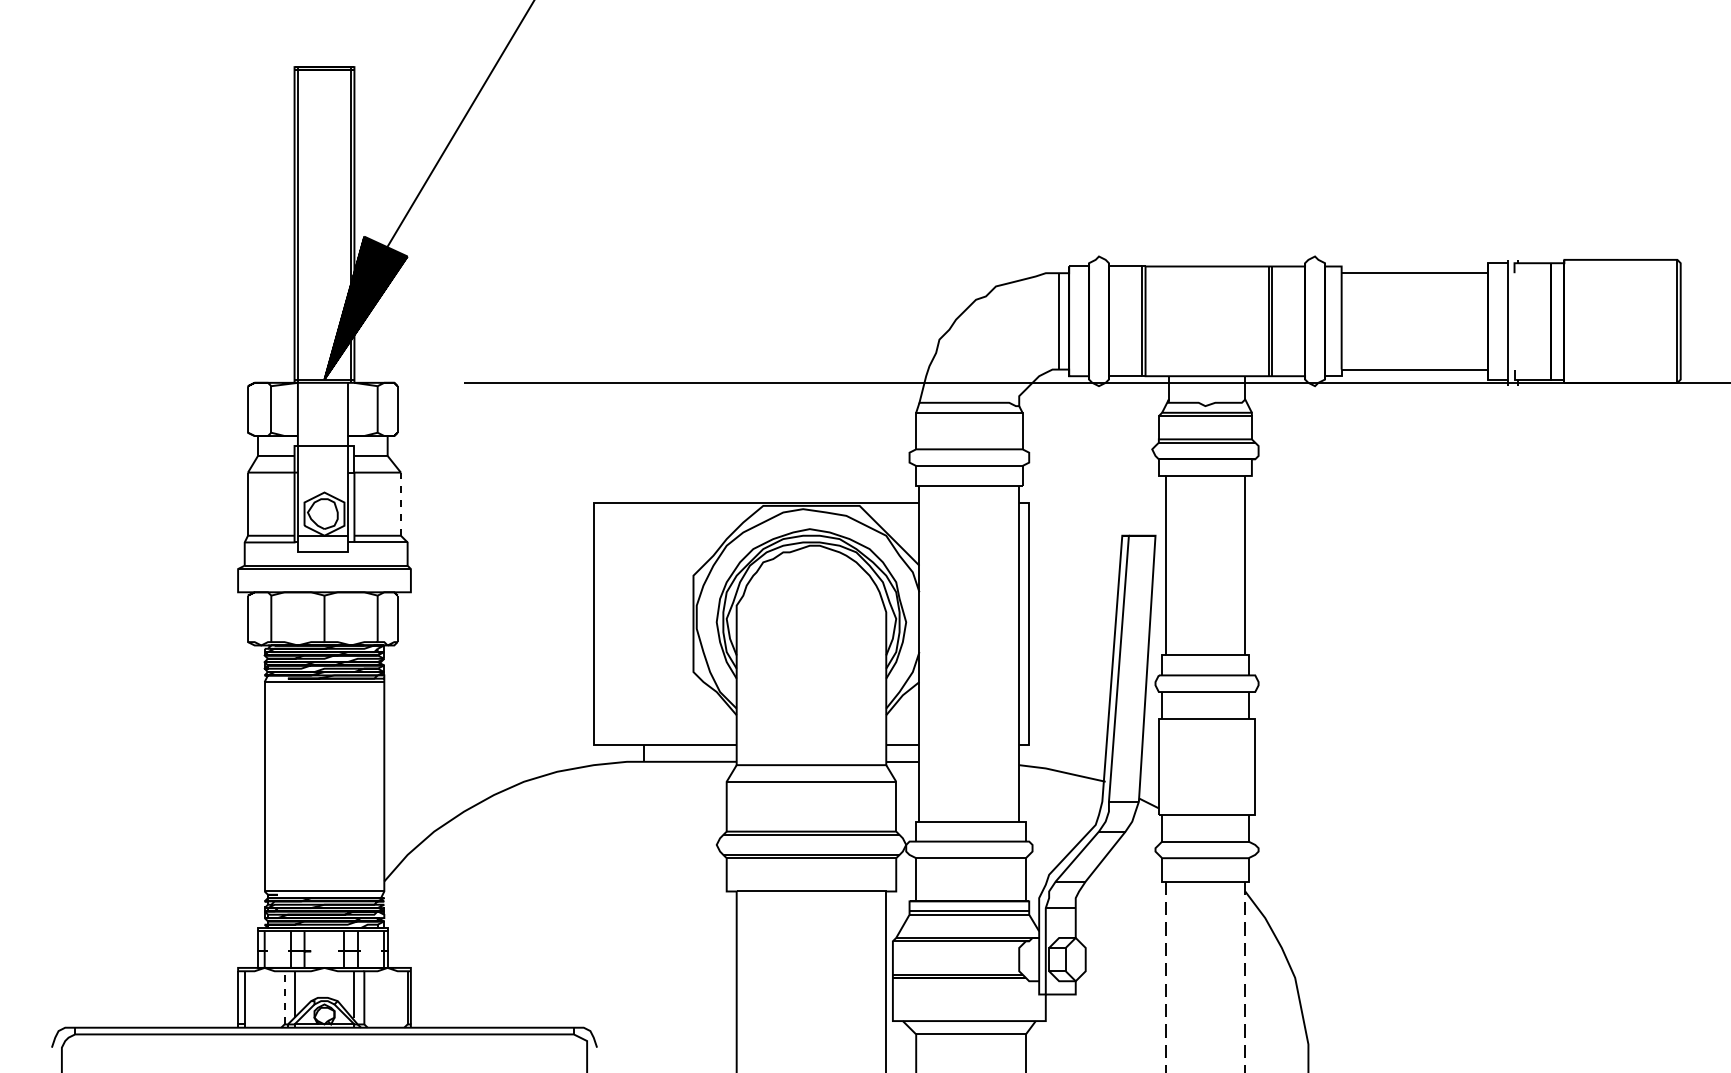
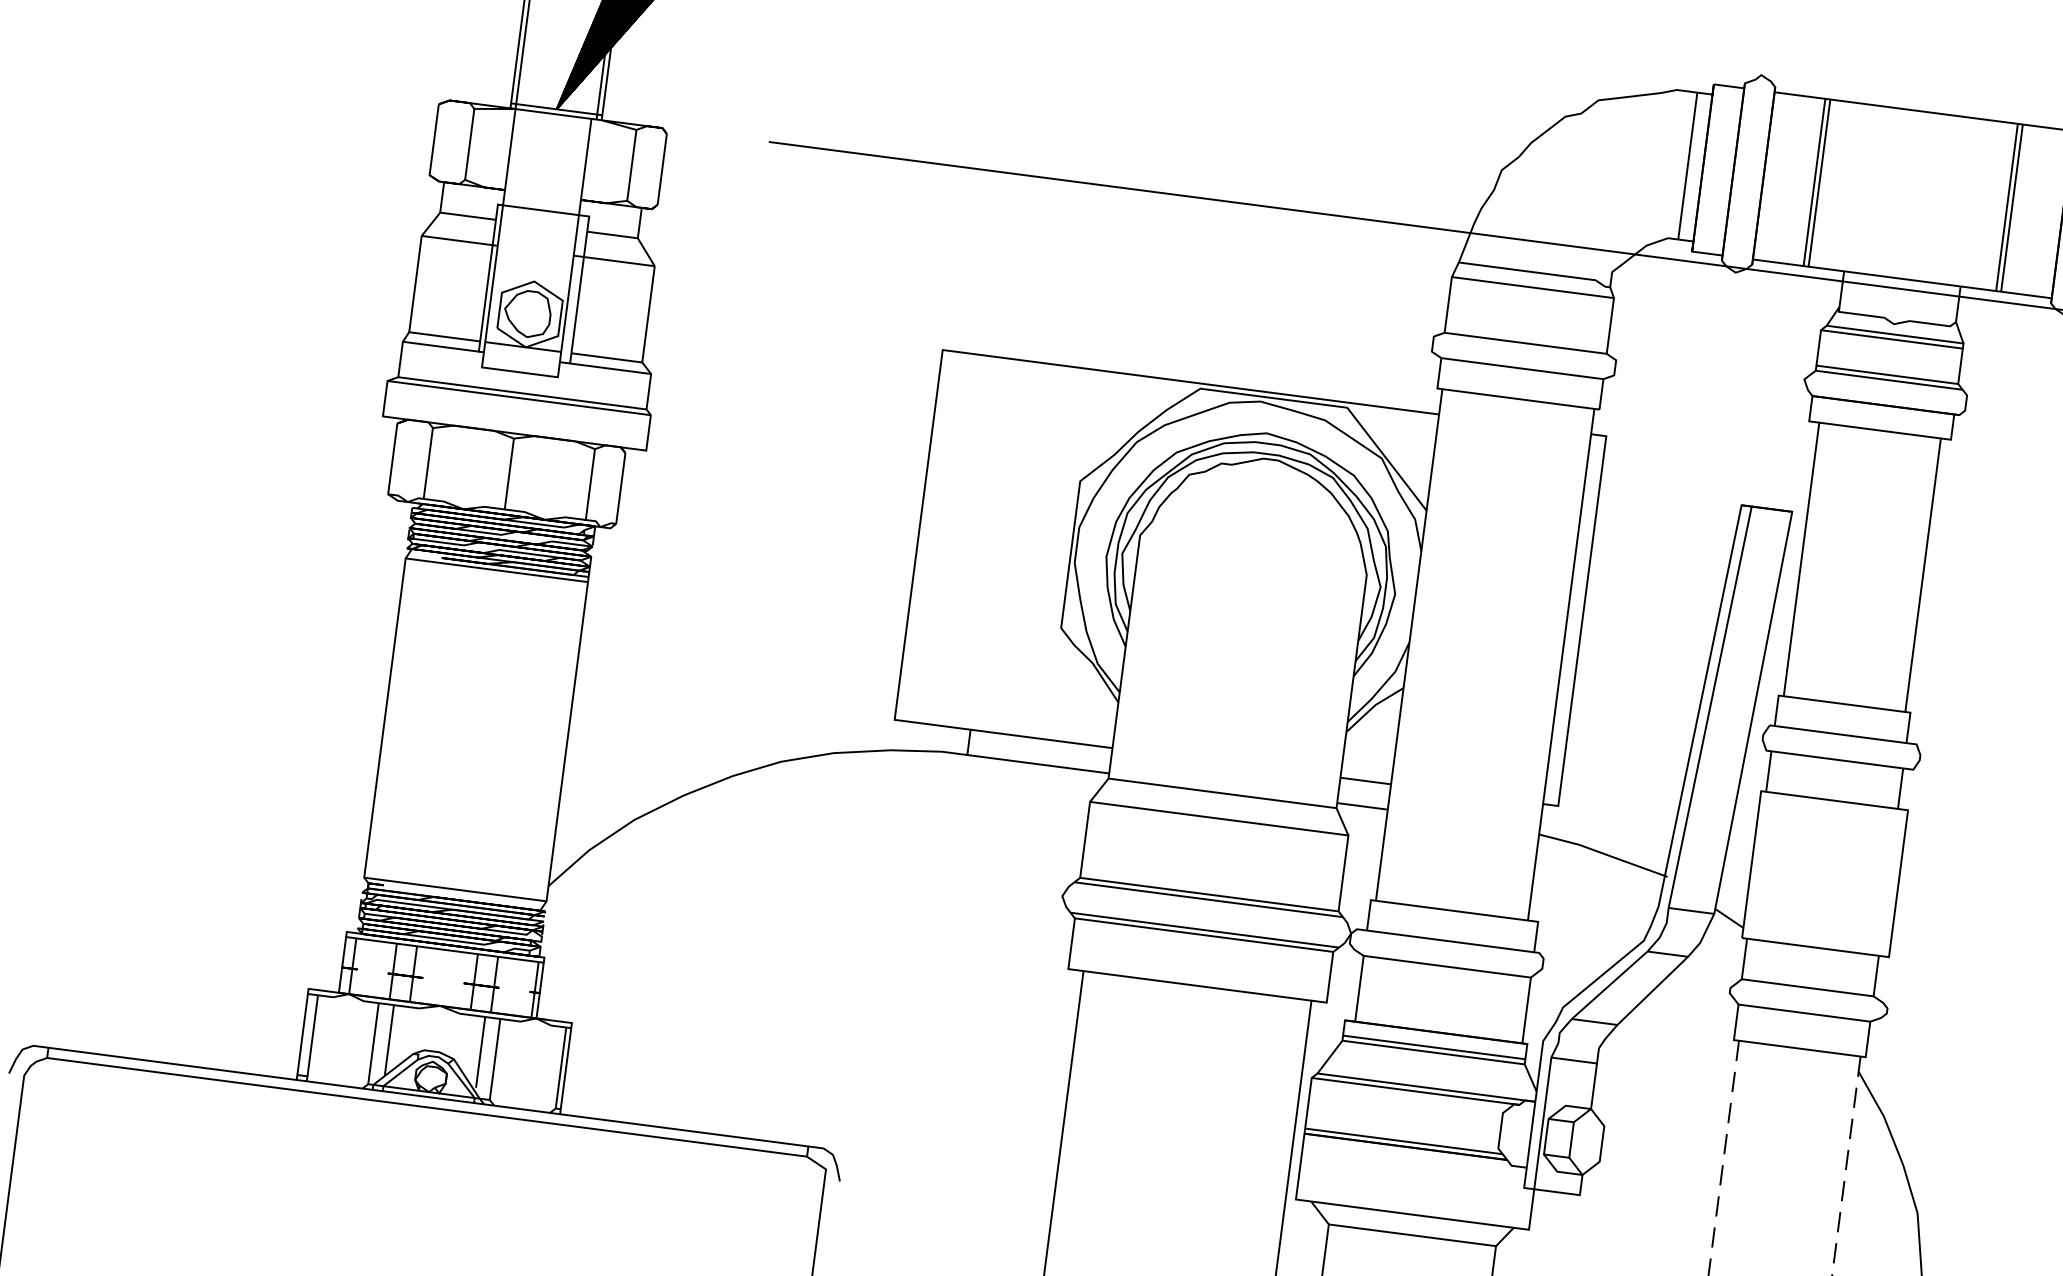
line: (400, 504) -> (647, 314), dashed -> solid
line: (284, 997) -> (373, 1043), dashed -> solid

